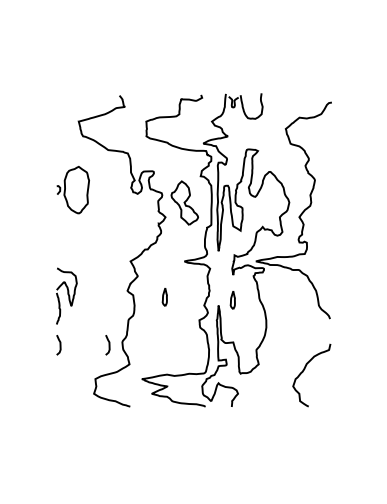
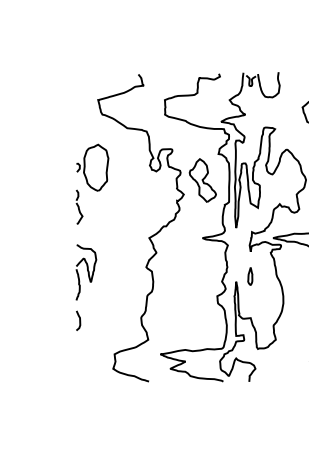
part: (59, 229) -> (79, 206), added
part: (164, 297) -> (182, 273), removed
curve: (108, 345) -> (127, 321), removed

